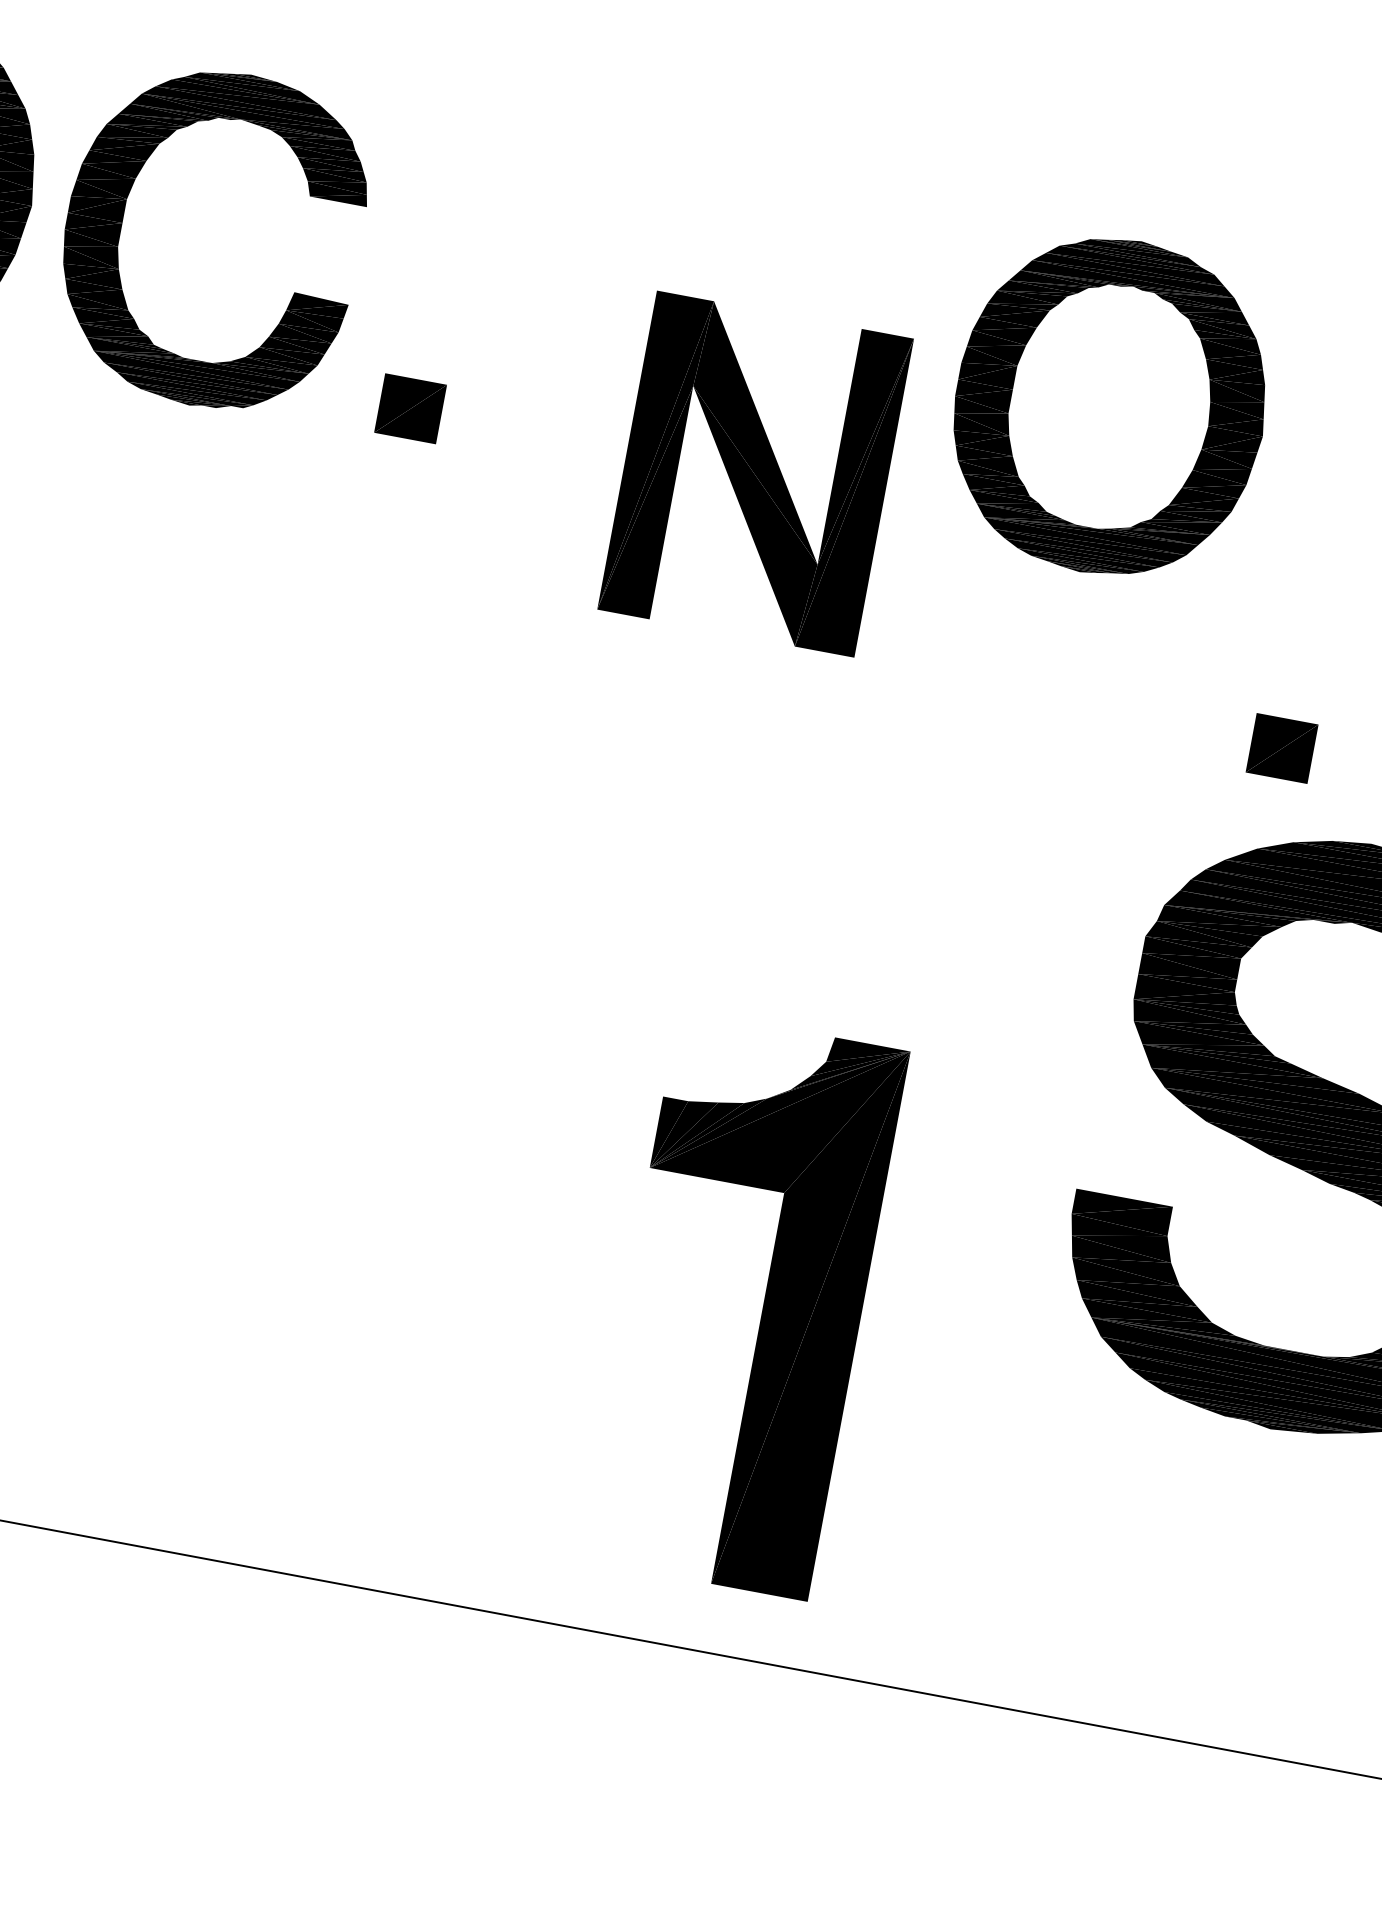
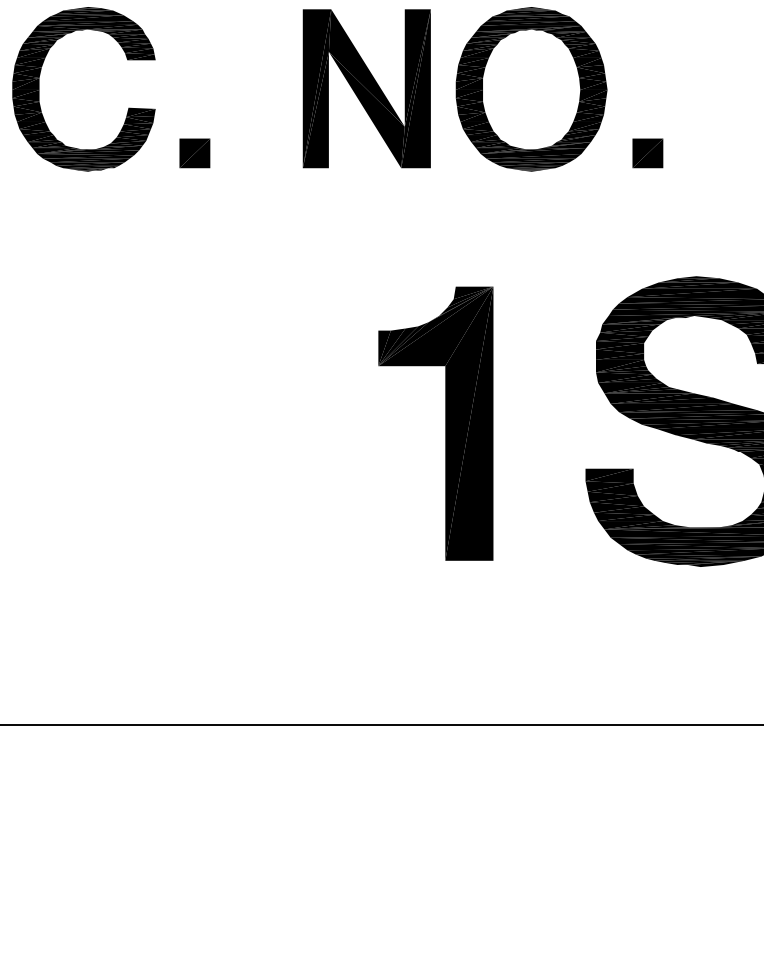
part: (755, 473) -> (366, 88), moved
part: (1281, 748) -> (647, 153), moved
part: (763, 1308) -> (445, 423), moved

